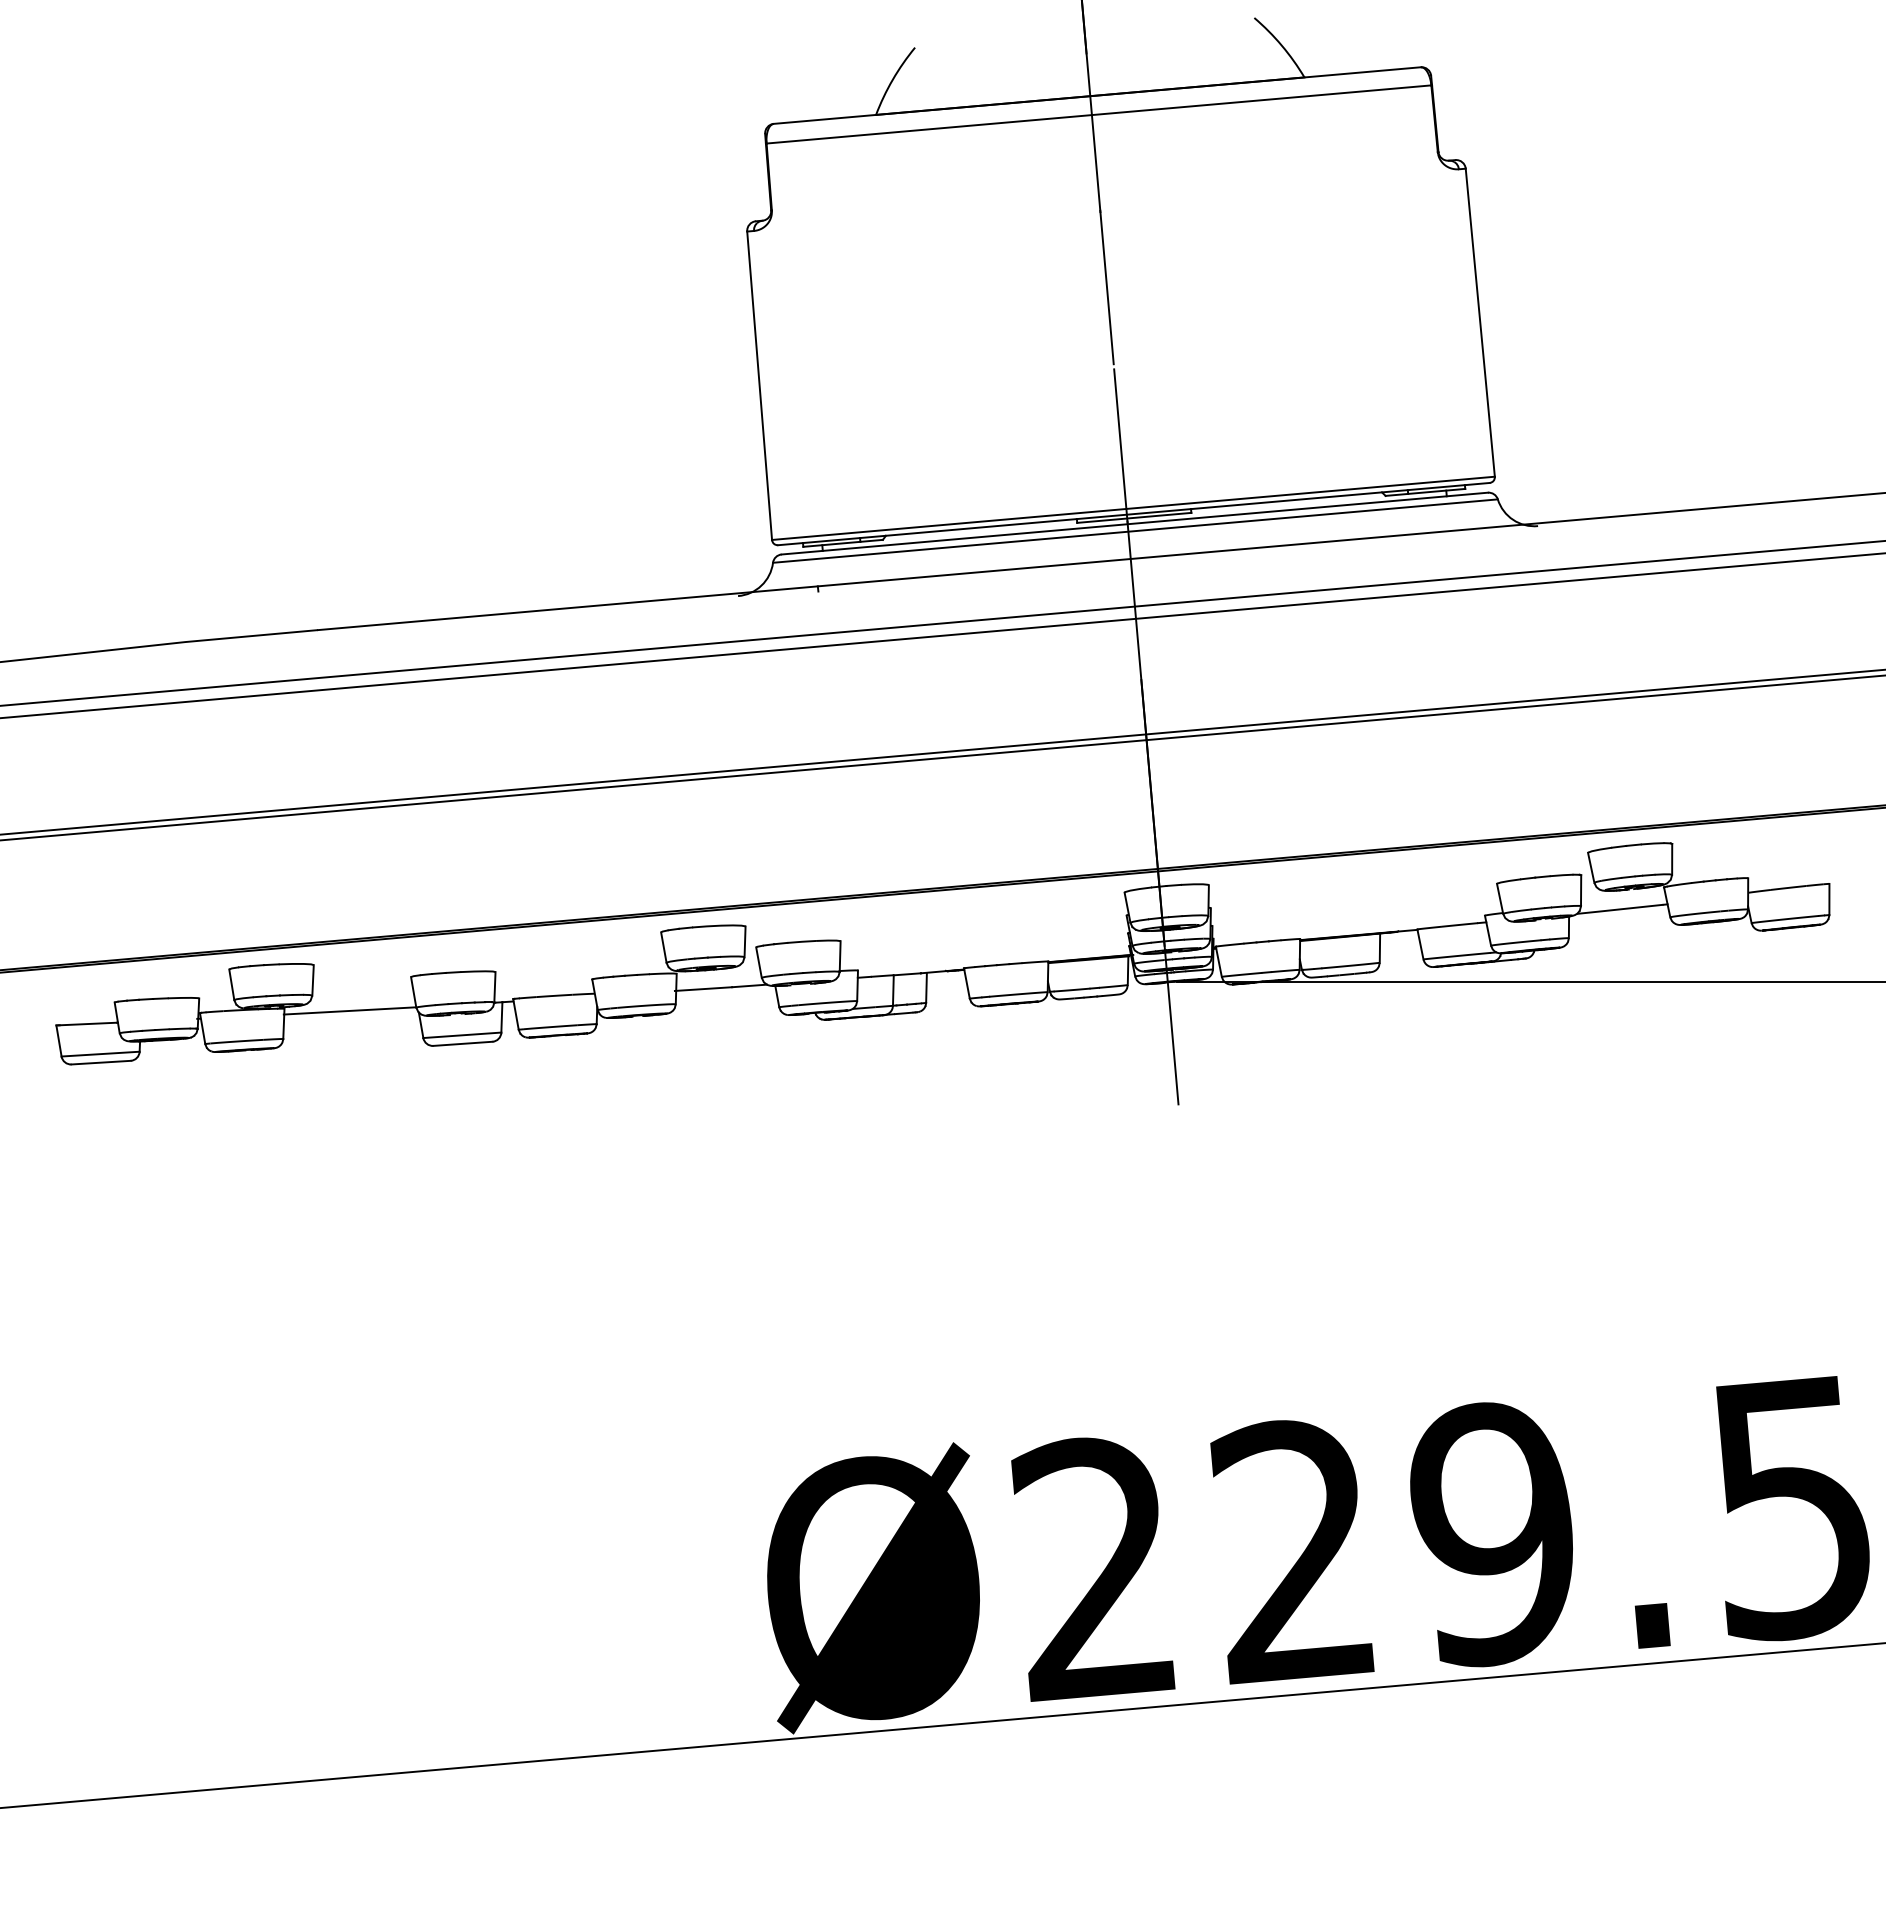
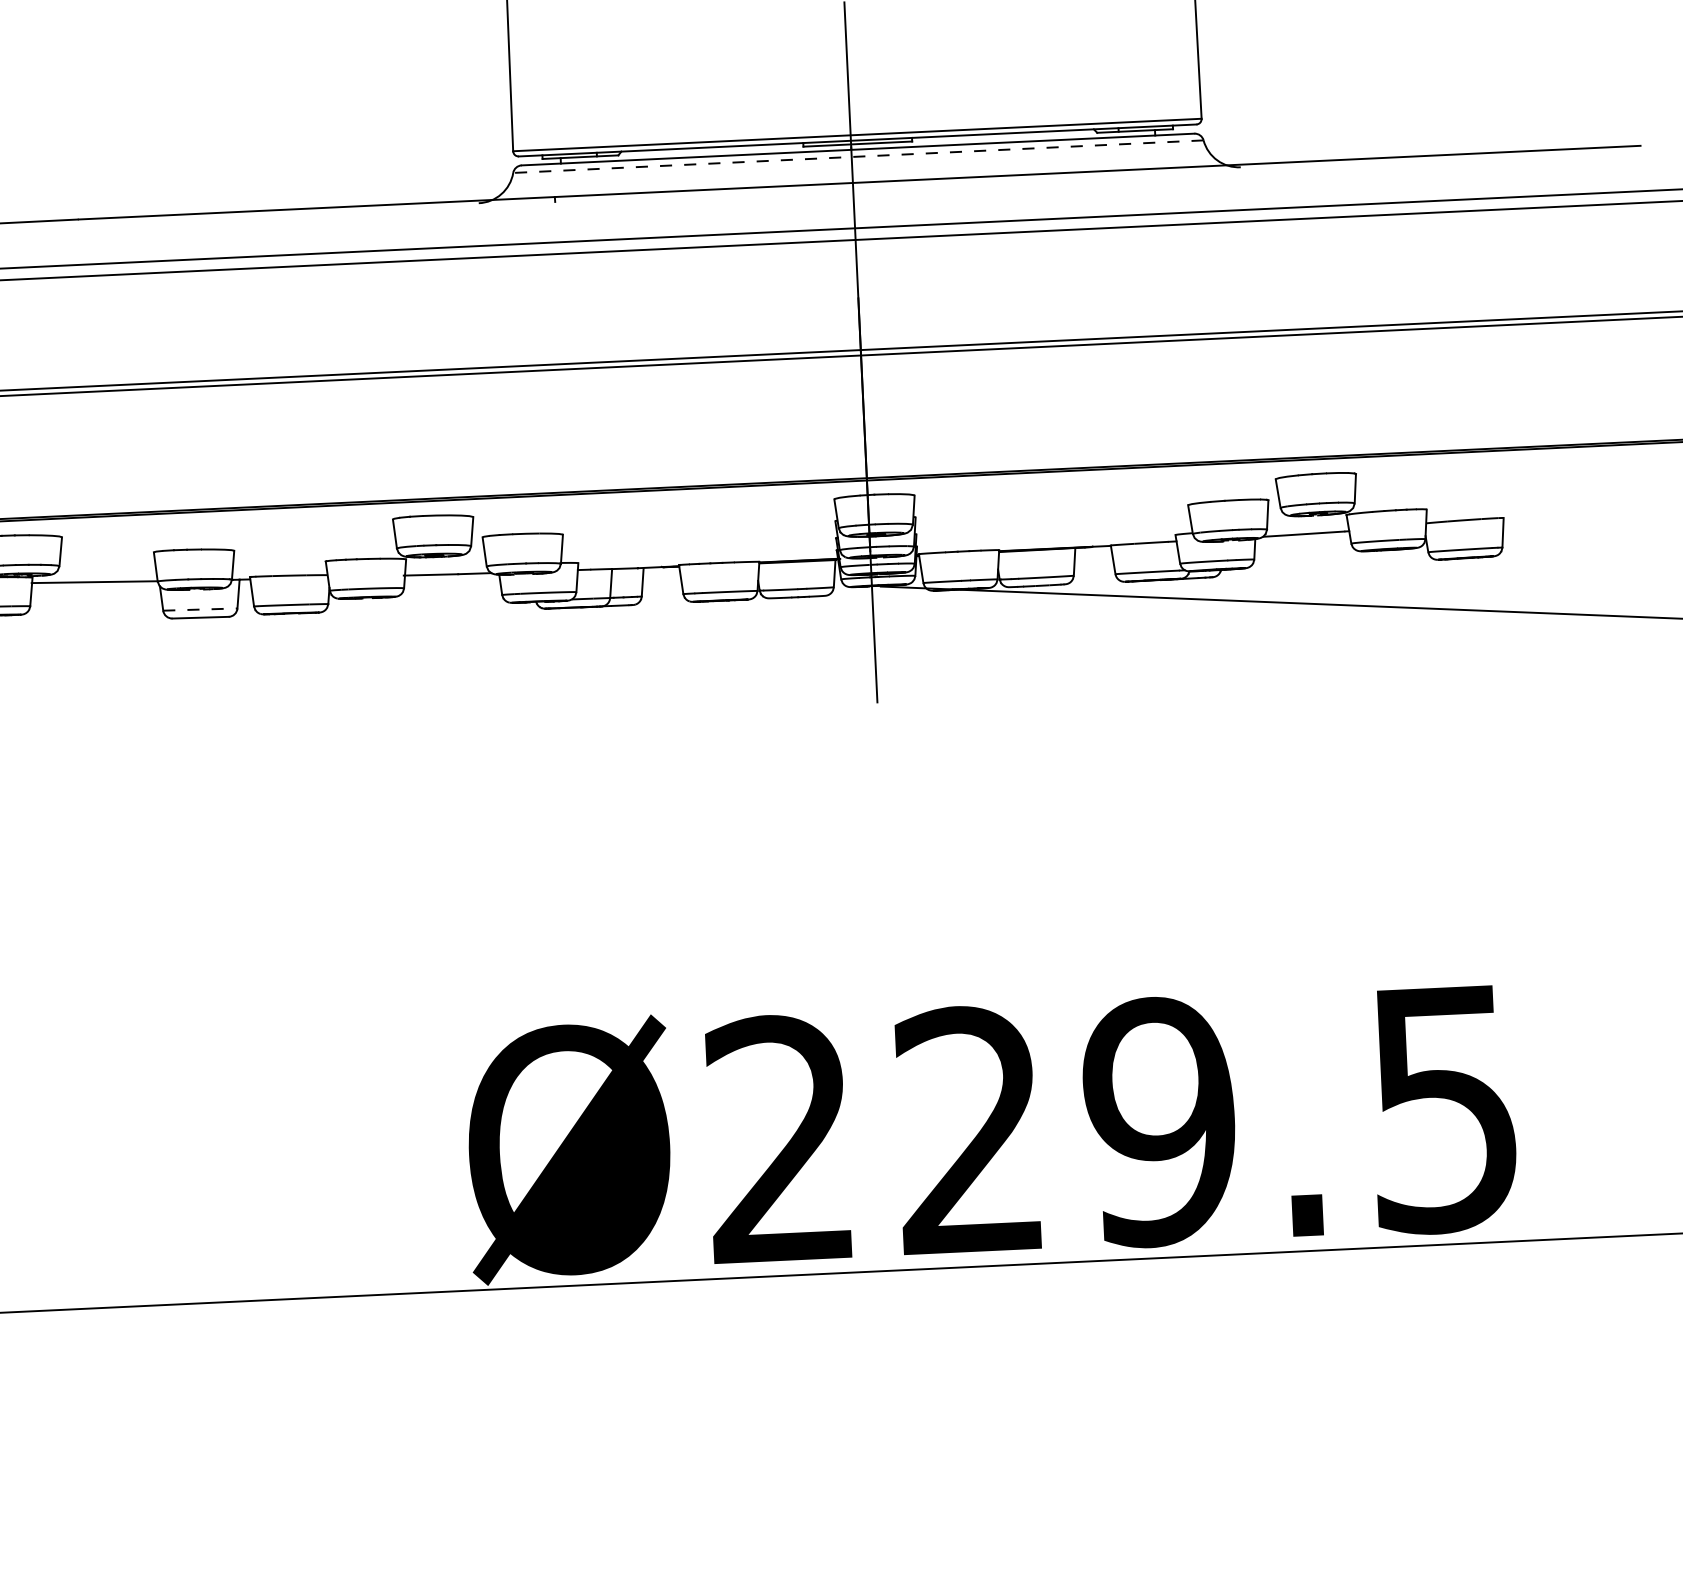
line: (1135, 531) -> (858, 157), solid -> dashed
line: (462, 1035) -> (200, 609), solid -> dashed

